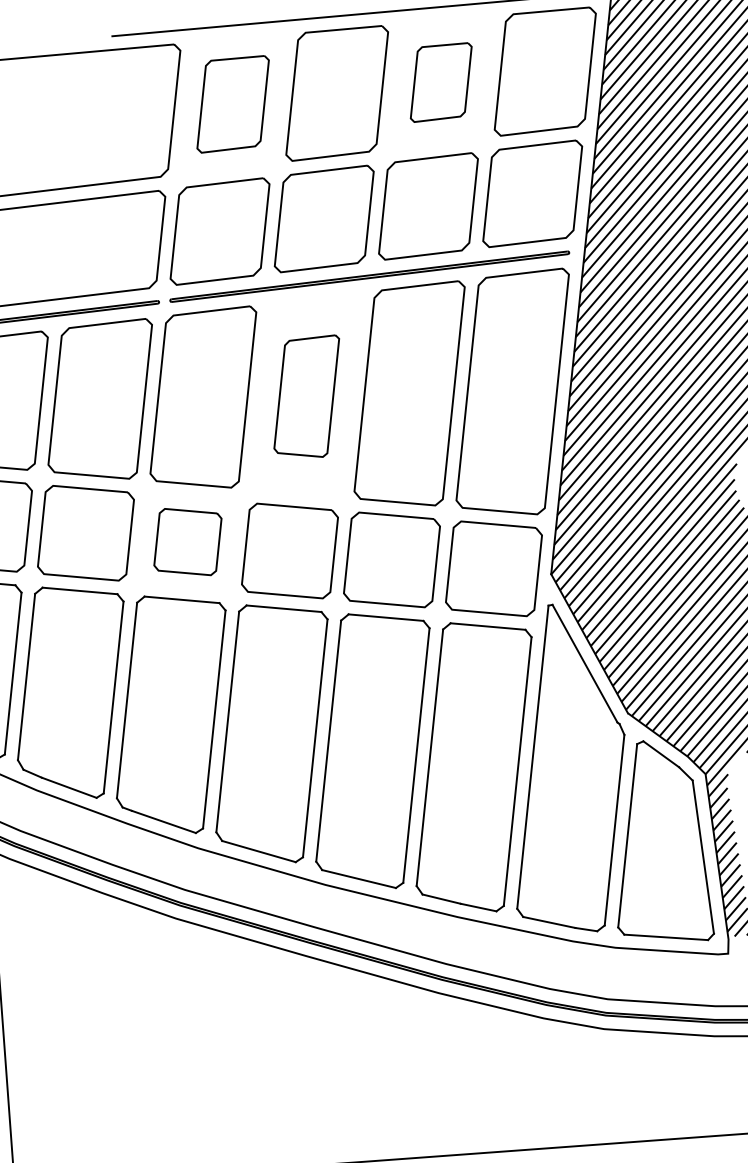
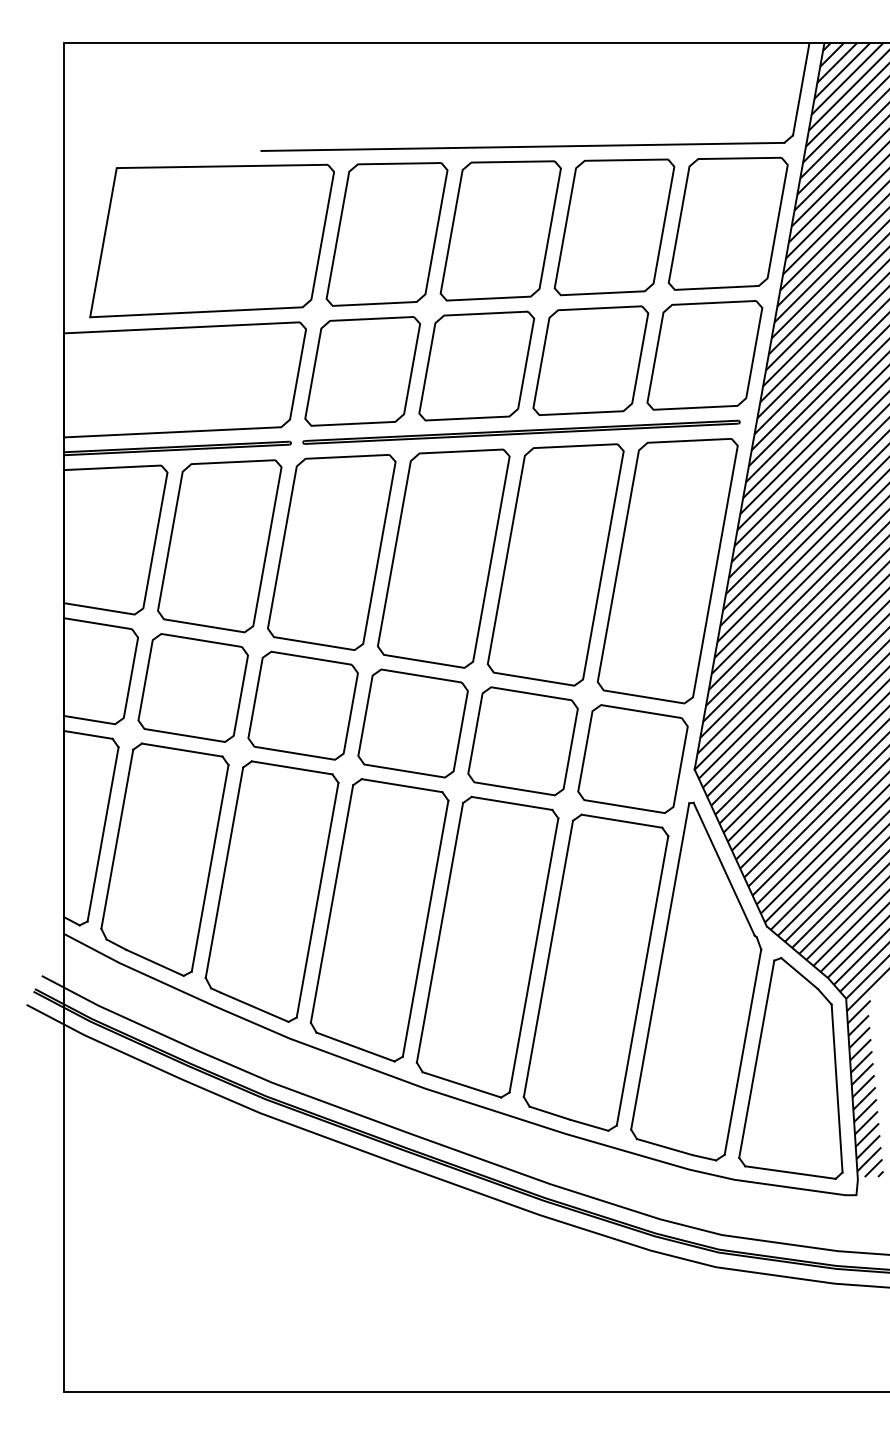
part: (441, 82) -> (614, 227), size x1.67
part: (232, 104) -> (386, 234), size x1.43
part: (306, 397) -> (443, 558), size x1.67
part: (187, 541) -> (302, 705), size x1.43

